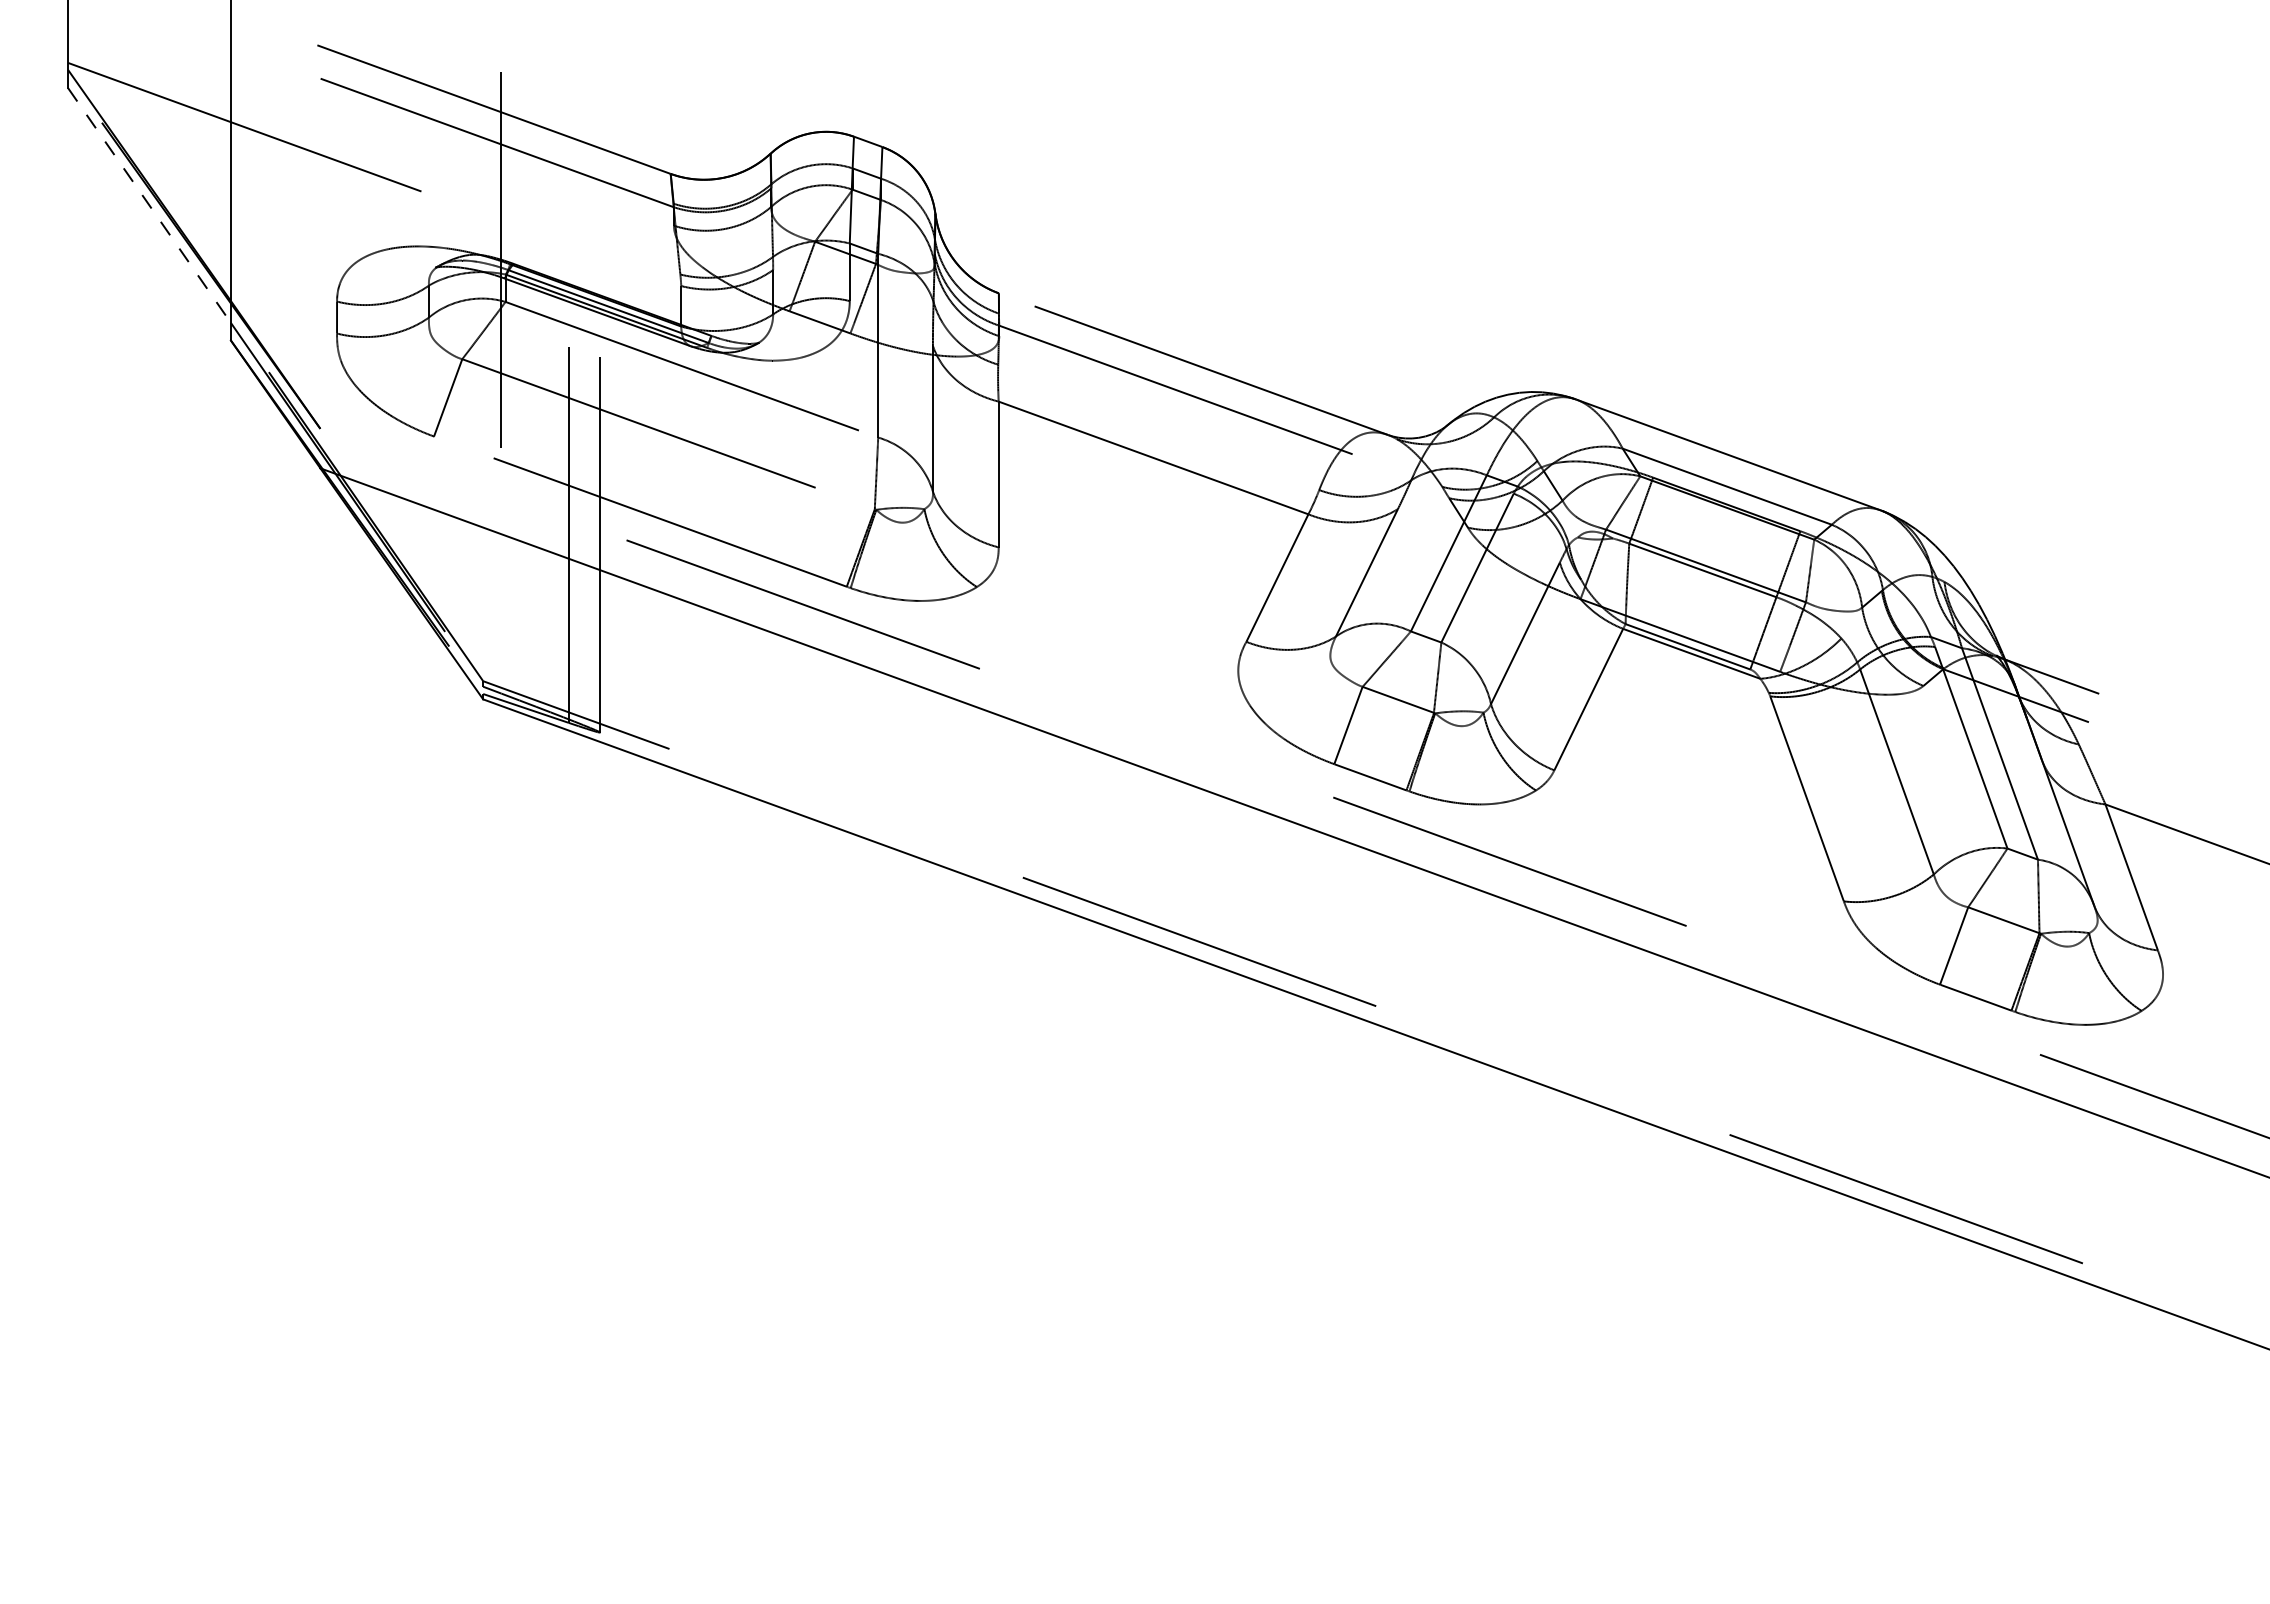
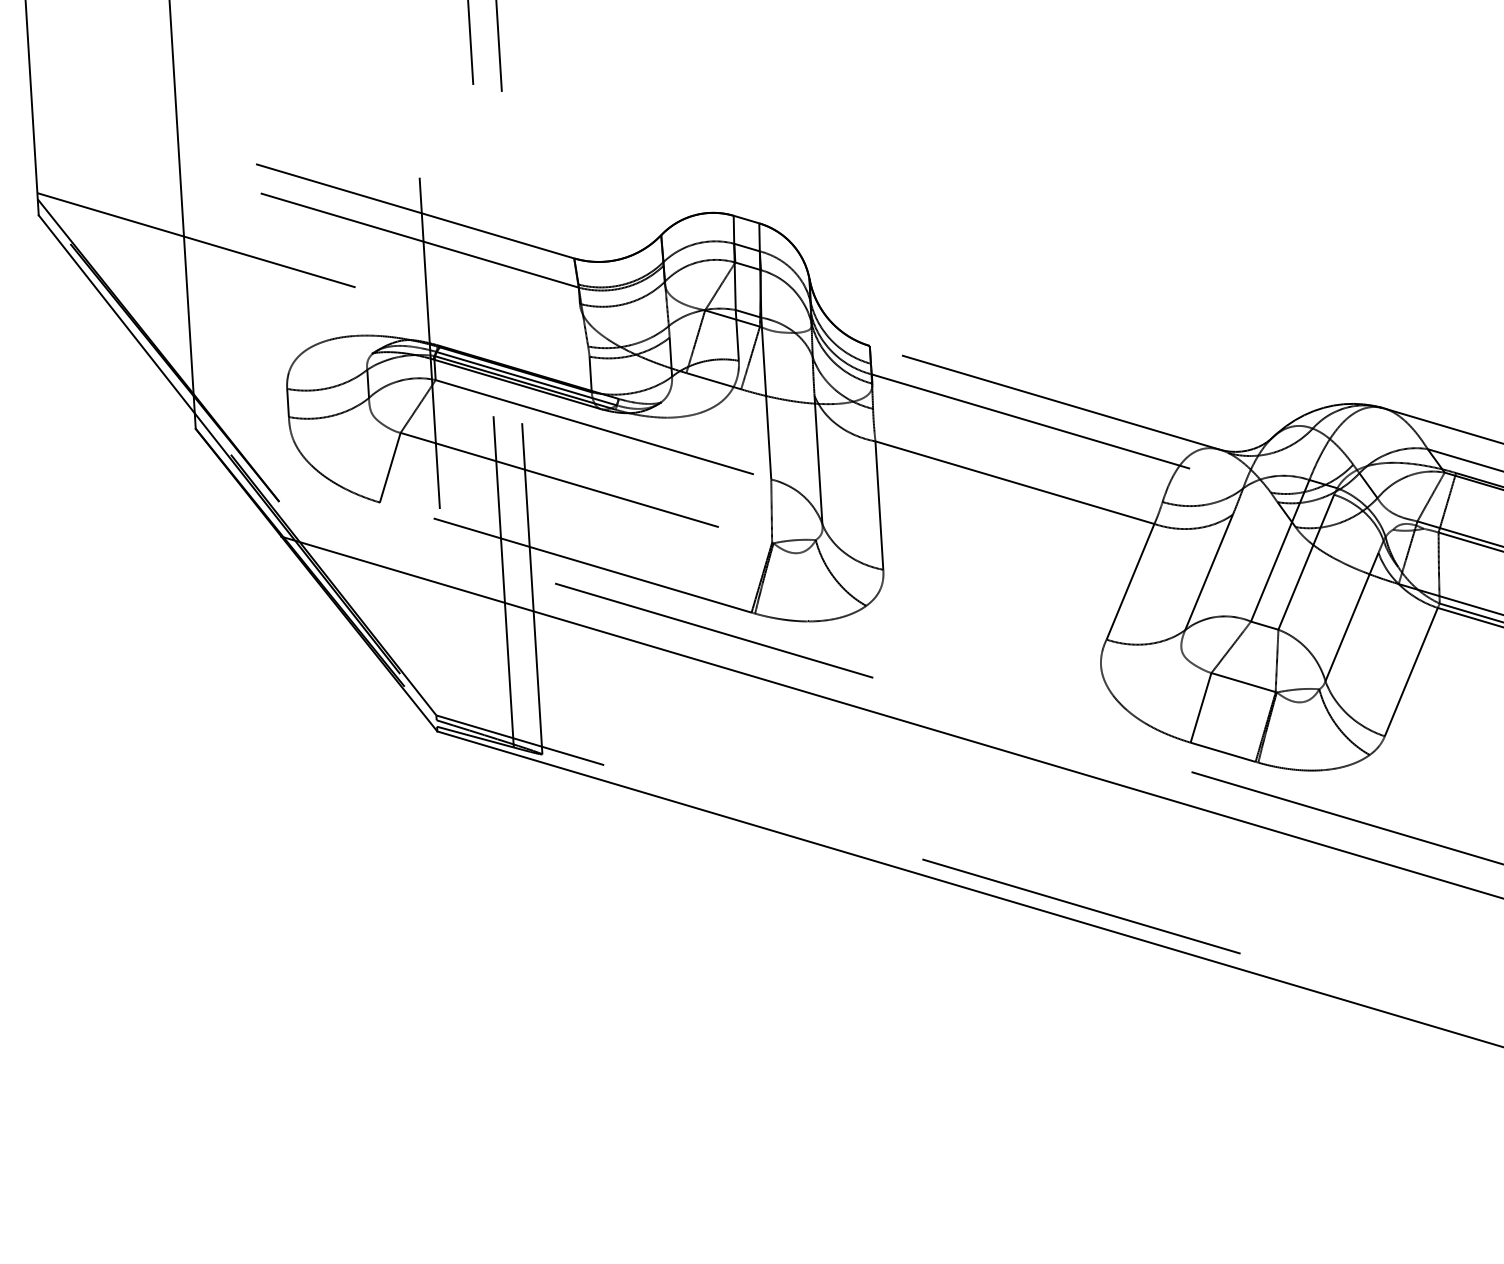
line: (149, 205) -> (116, 314), dashed -> solid

